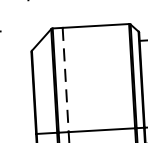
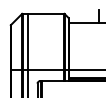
line: (66, 79) -> (28, 41), dashed -> solid

